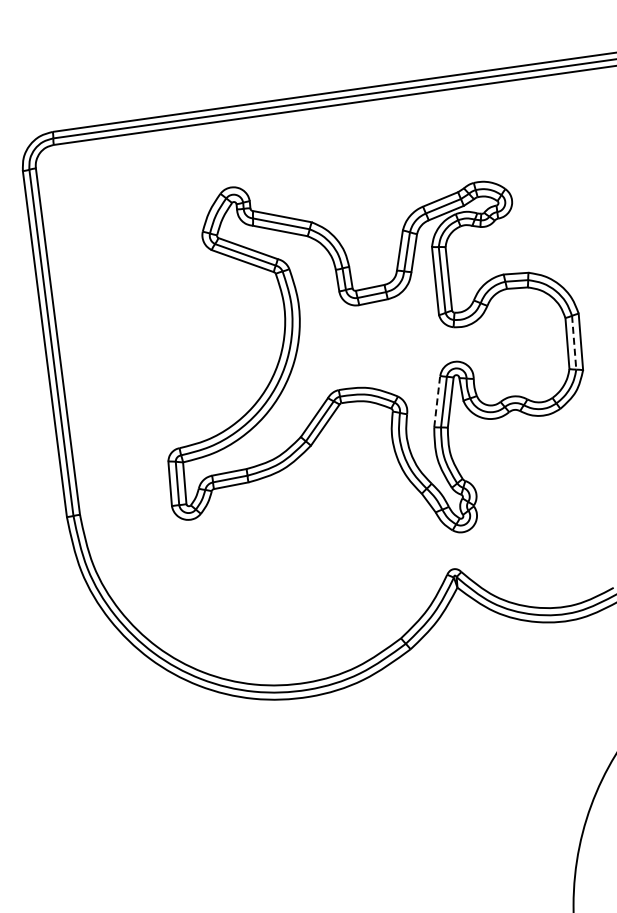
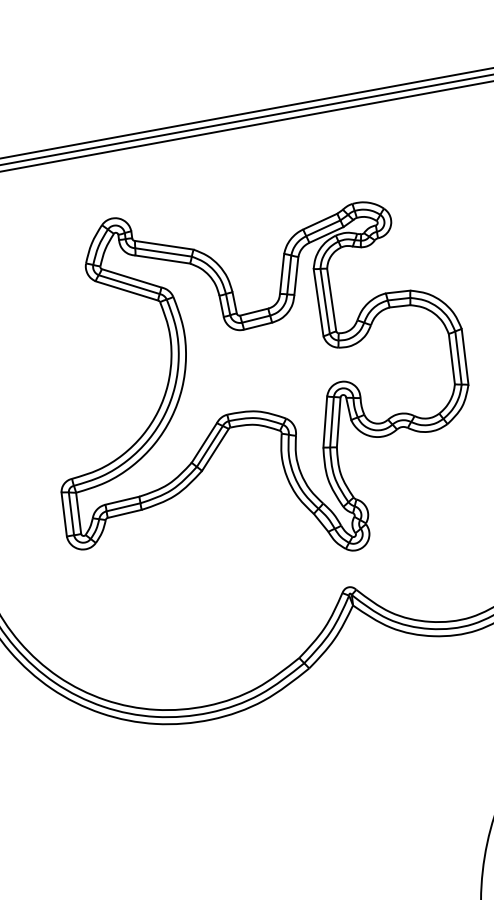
line: (574, 342) -> (458, 357), dashed -> solid
line: (437, 401) -> (325, 421), dashed -> solid

